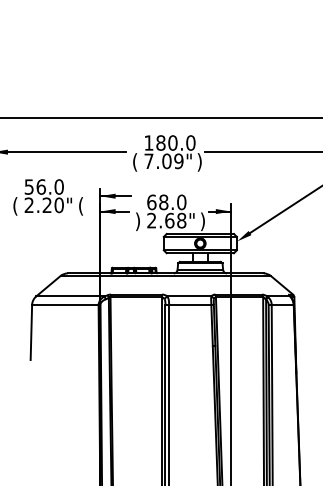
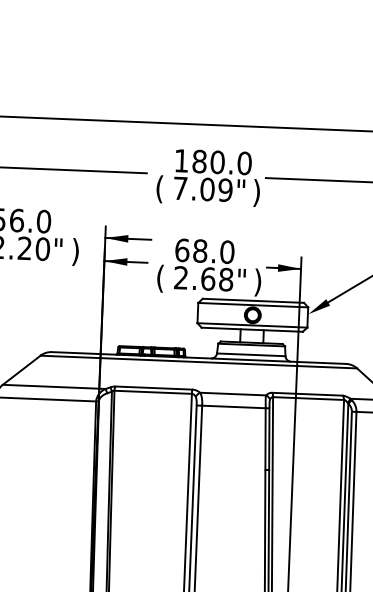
text: (81, 206) -> (76, 252), ( -> )
text: (137, 221) -> (159, 278), ) -> (

